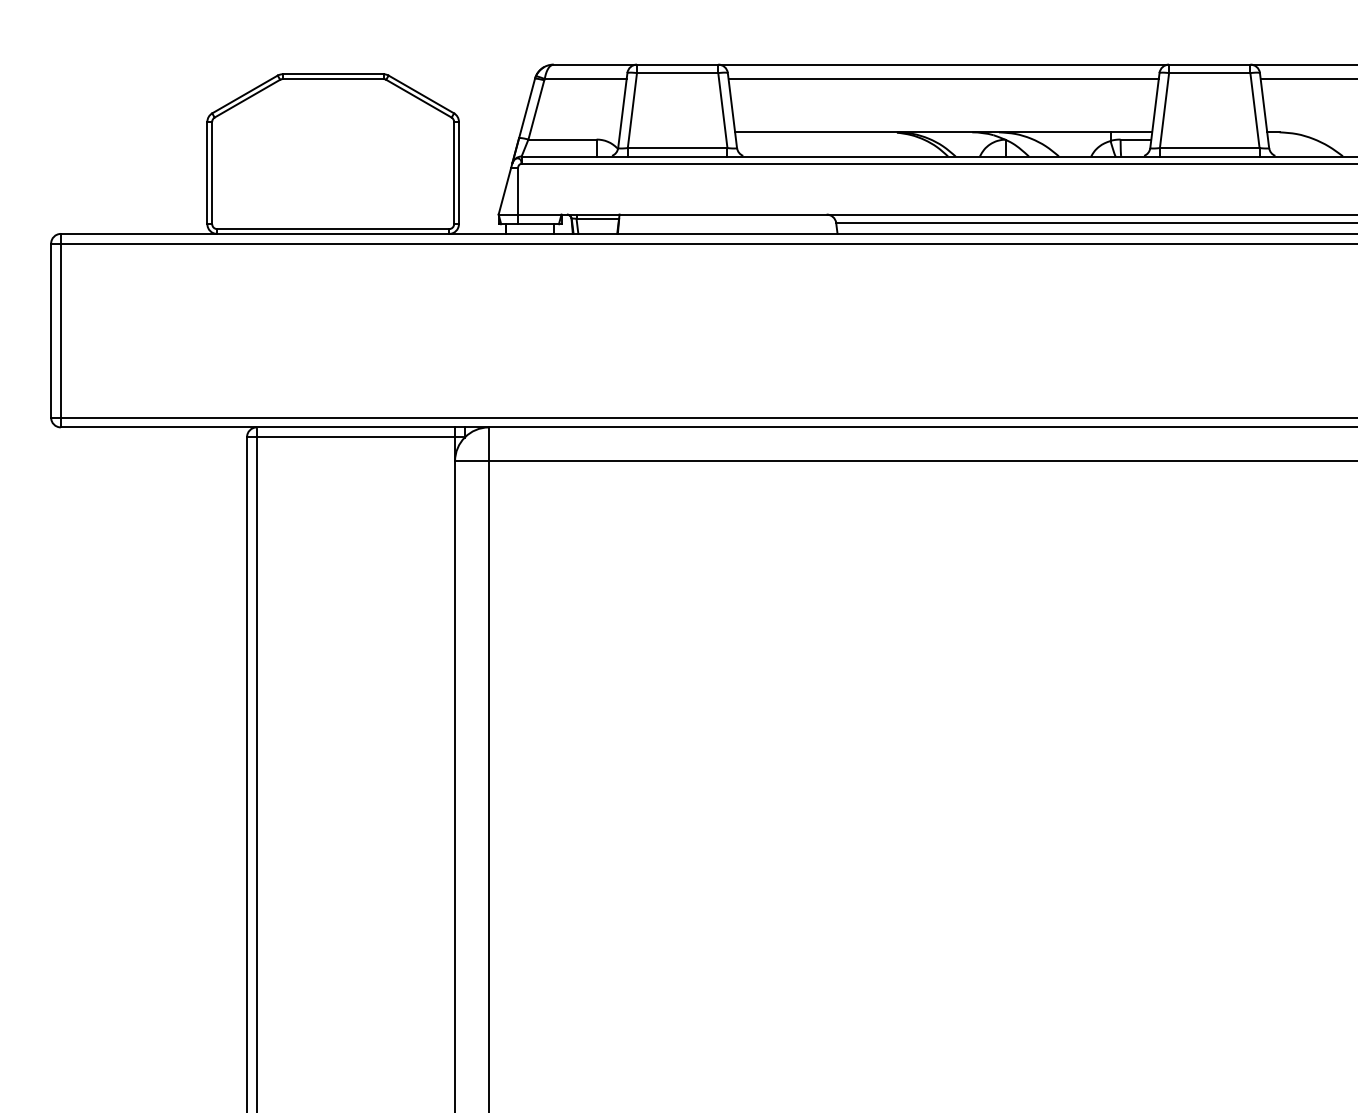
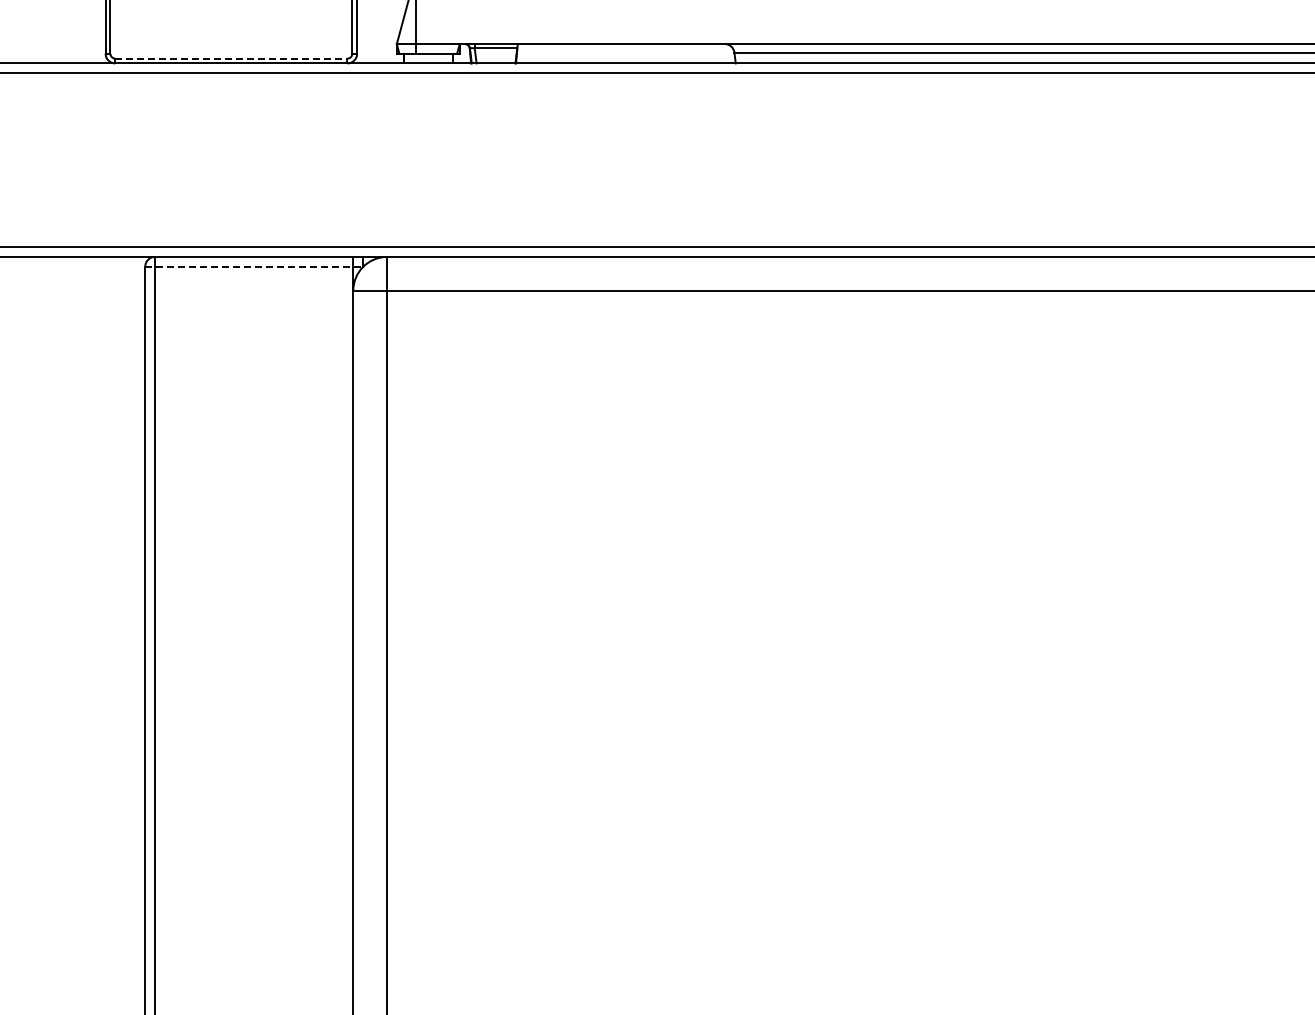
line: (333, 229) -> (231, 59), solid -> dashed
line: (355, 437) -> (253, 267), solid -> dashed

